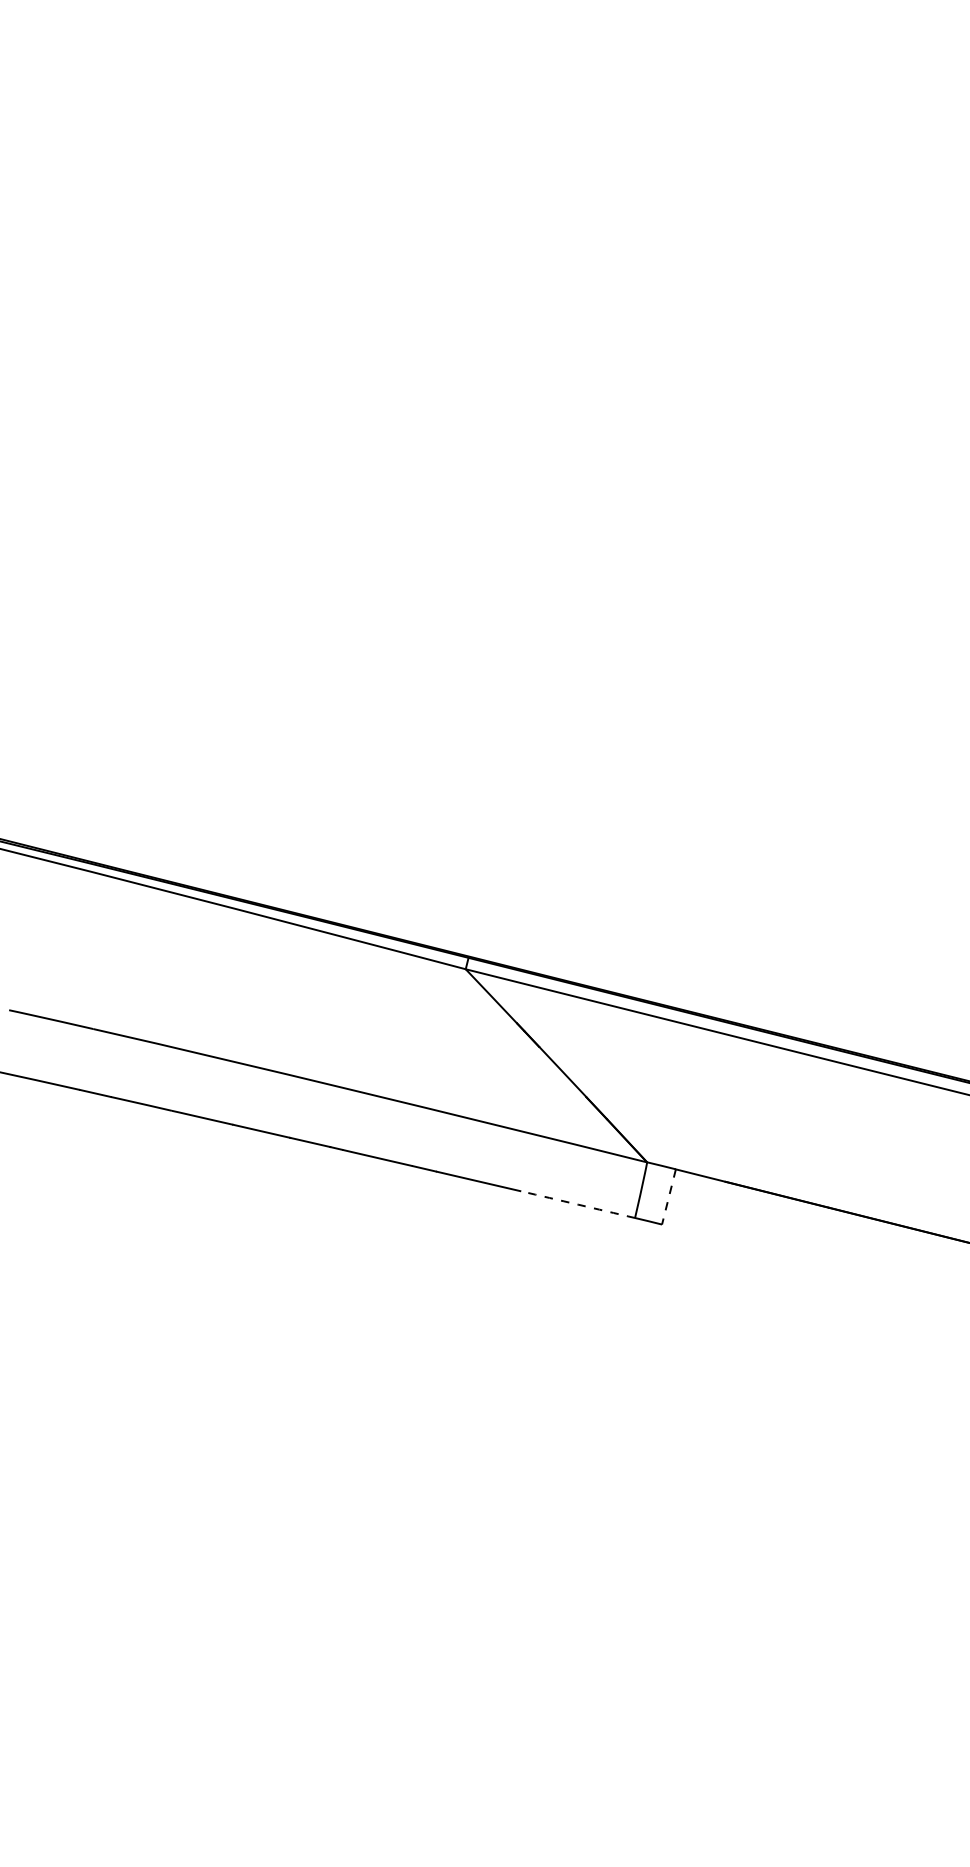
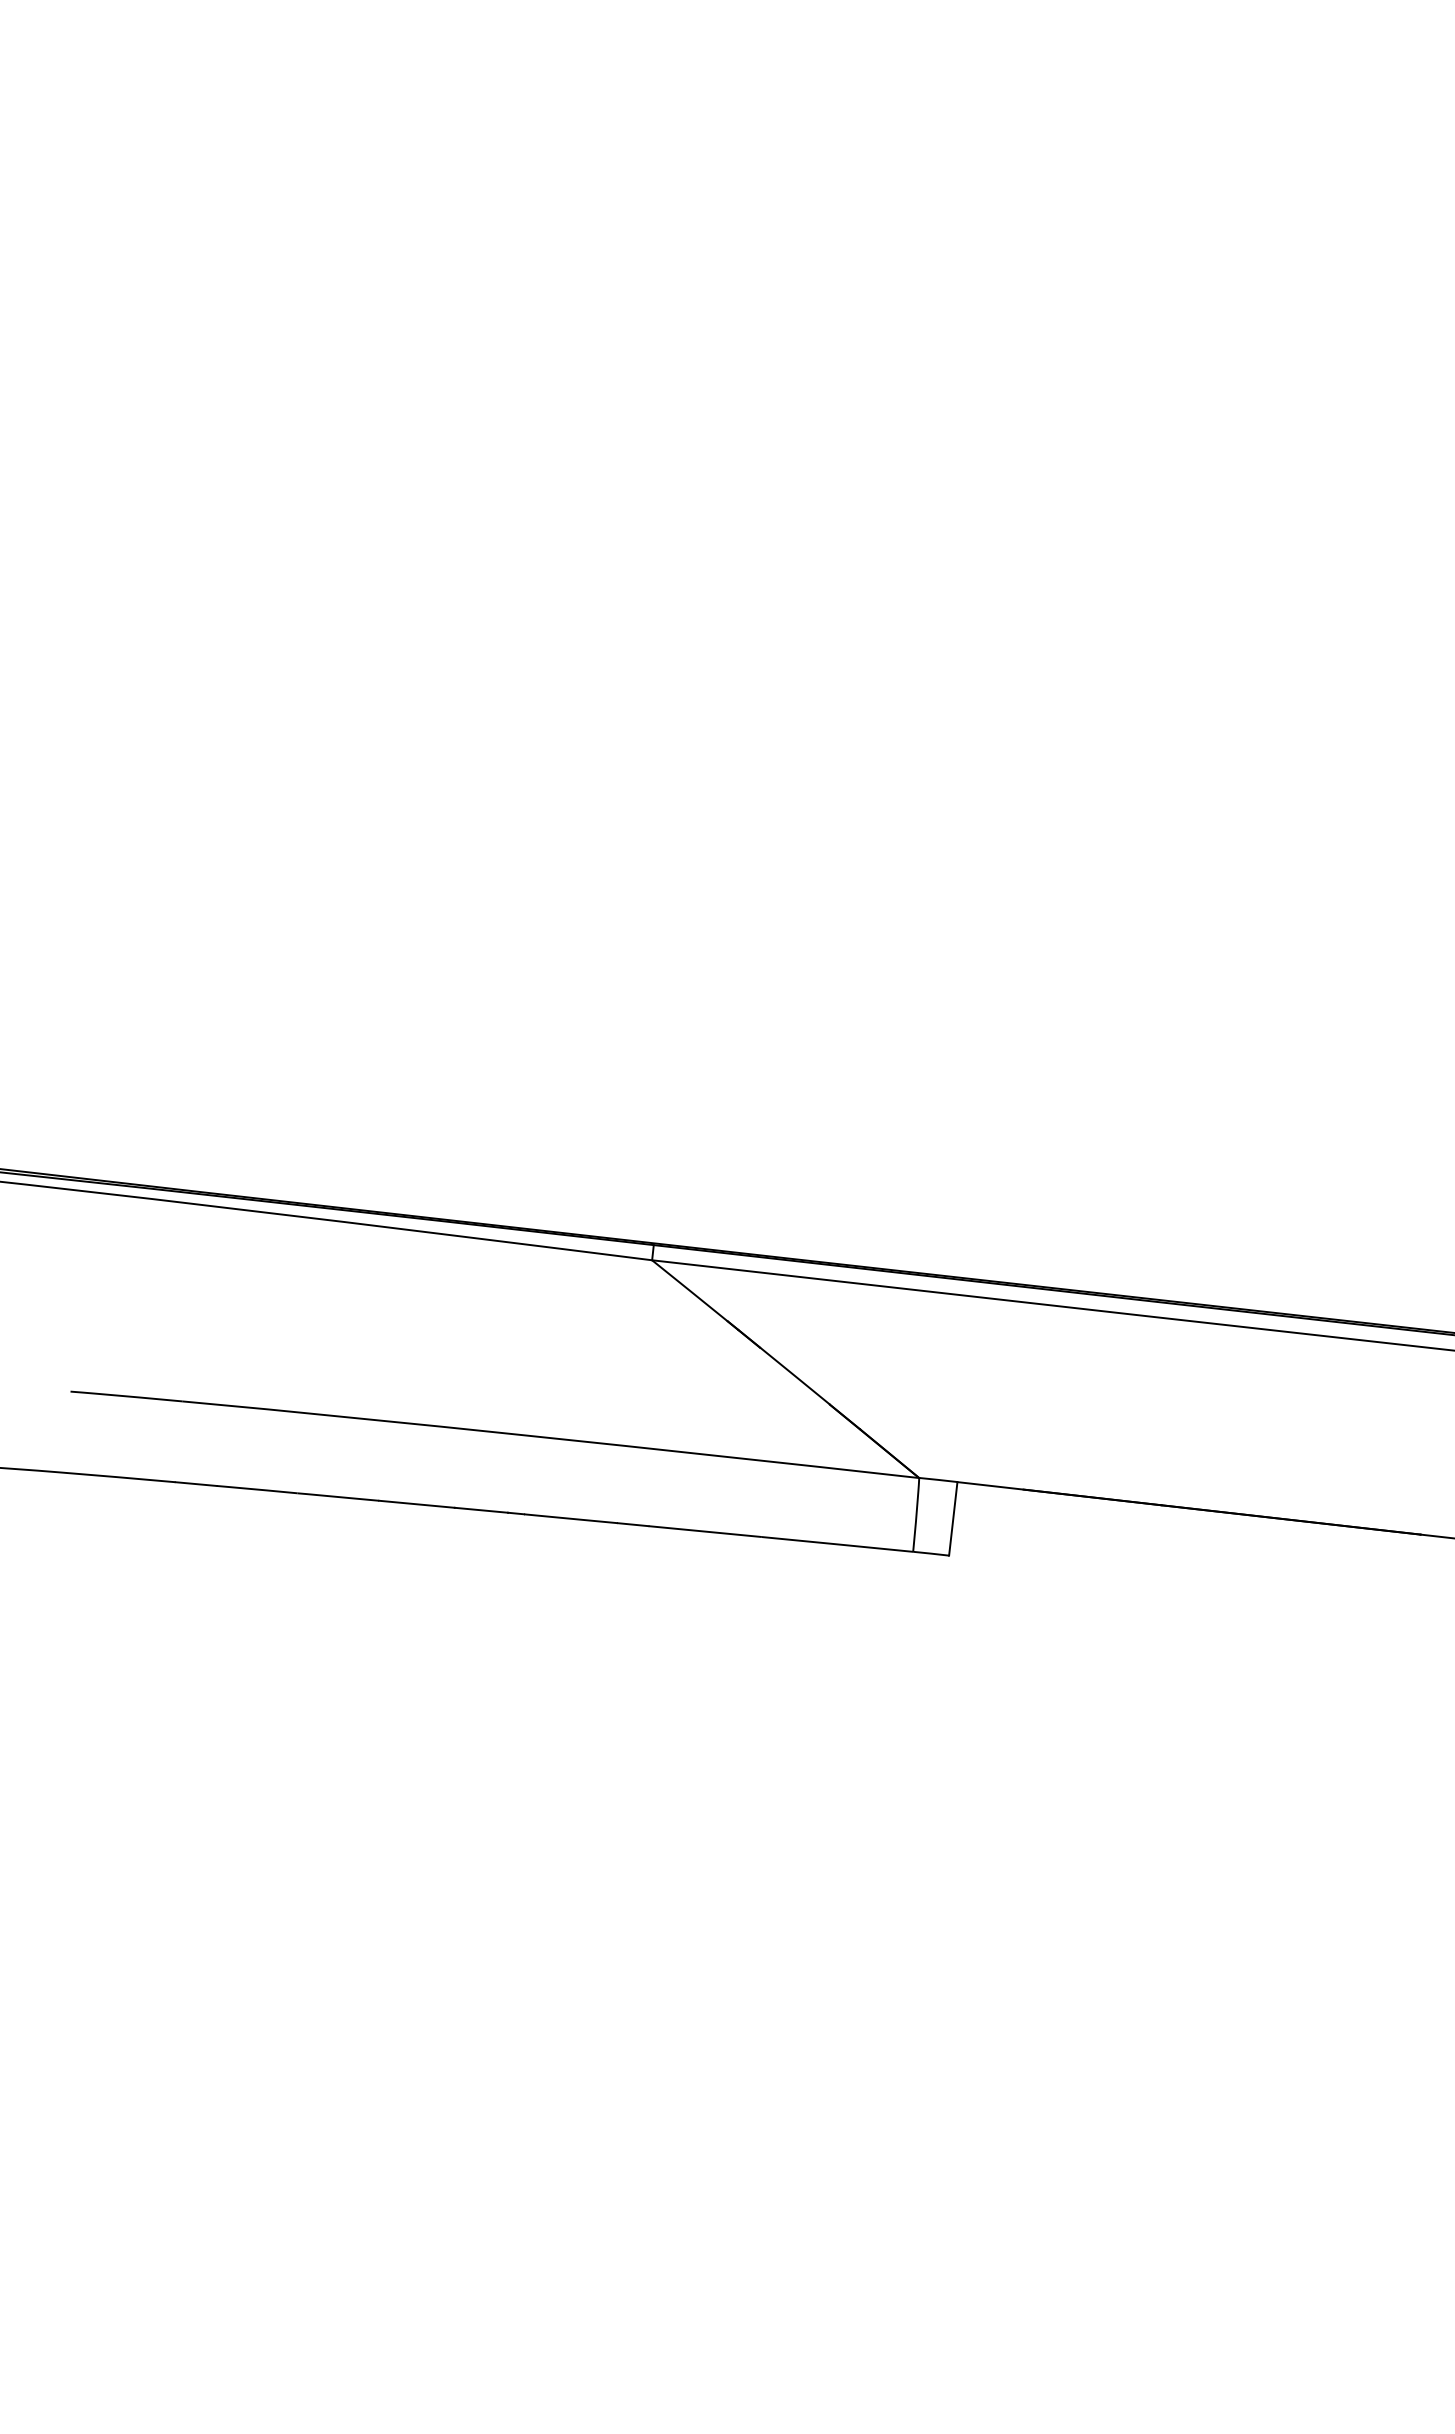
line: (669, 1197) -> (953, 1519), dashed -> solid
arc: (578, 1204) -> (837, 1544), dashed -> solid

